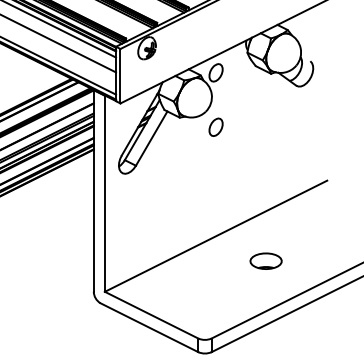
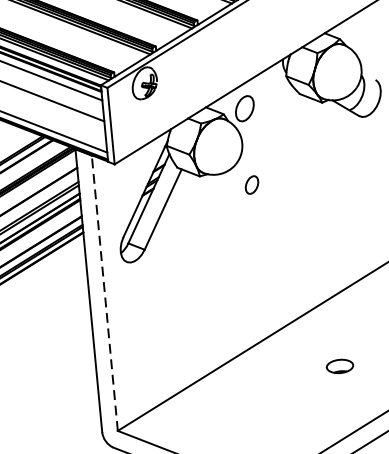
part: (215, 126) -> (251, 184), size x0.7
line: (104, 193) -> (104, 292), solid -> dashed
part: (265, 260) -> (339, 365), size x0.6

